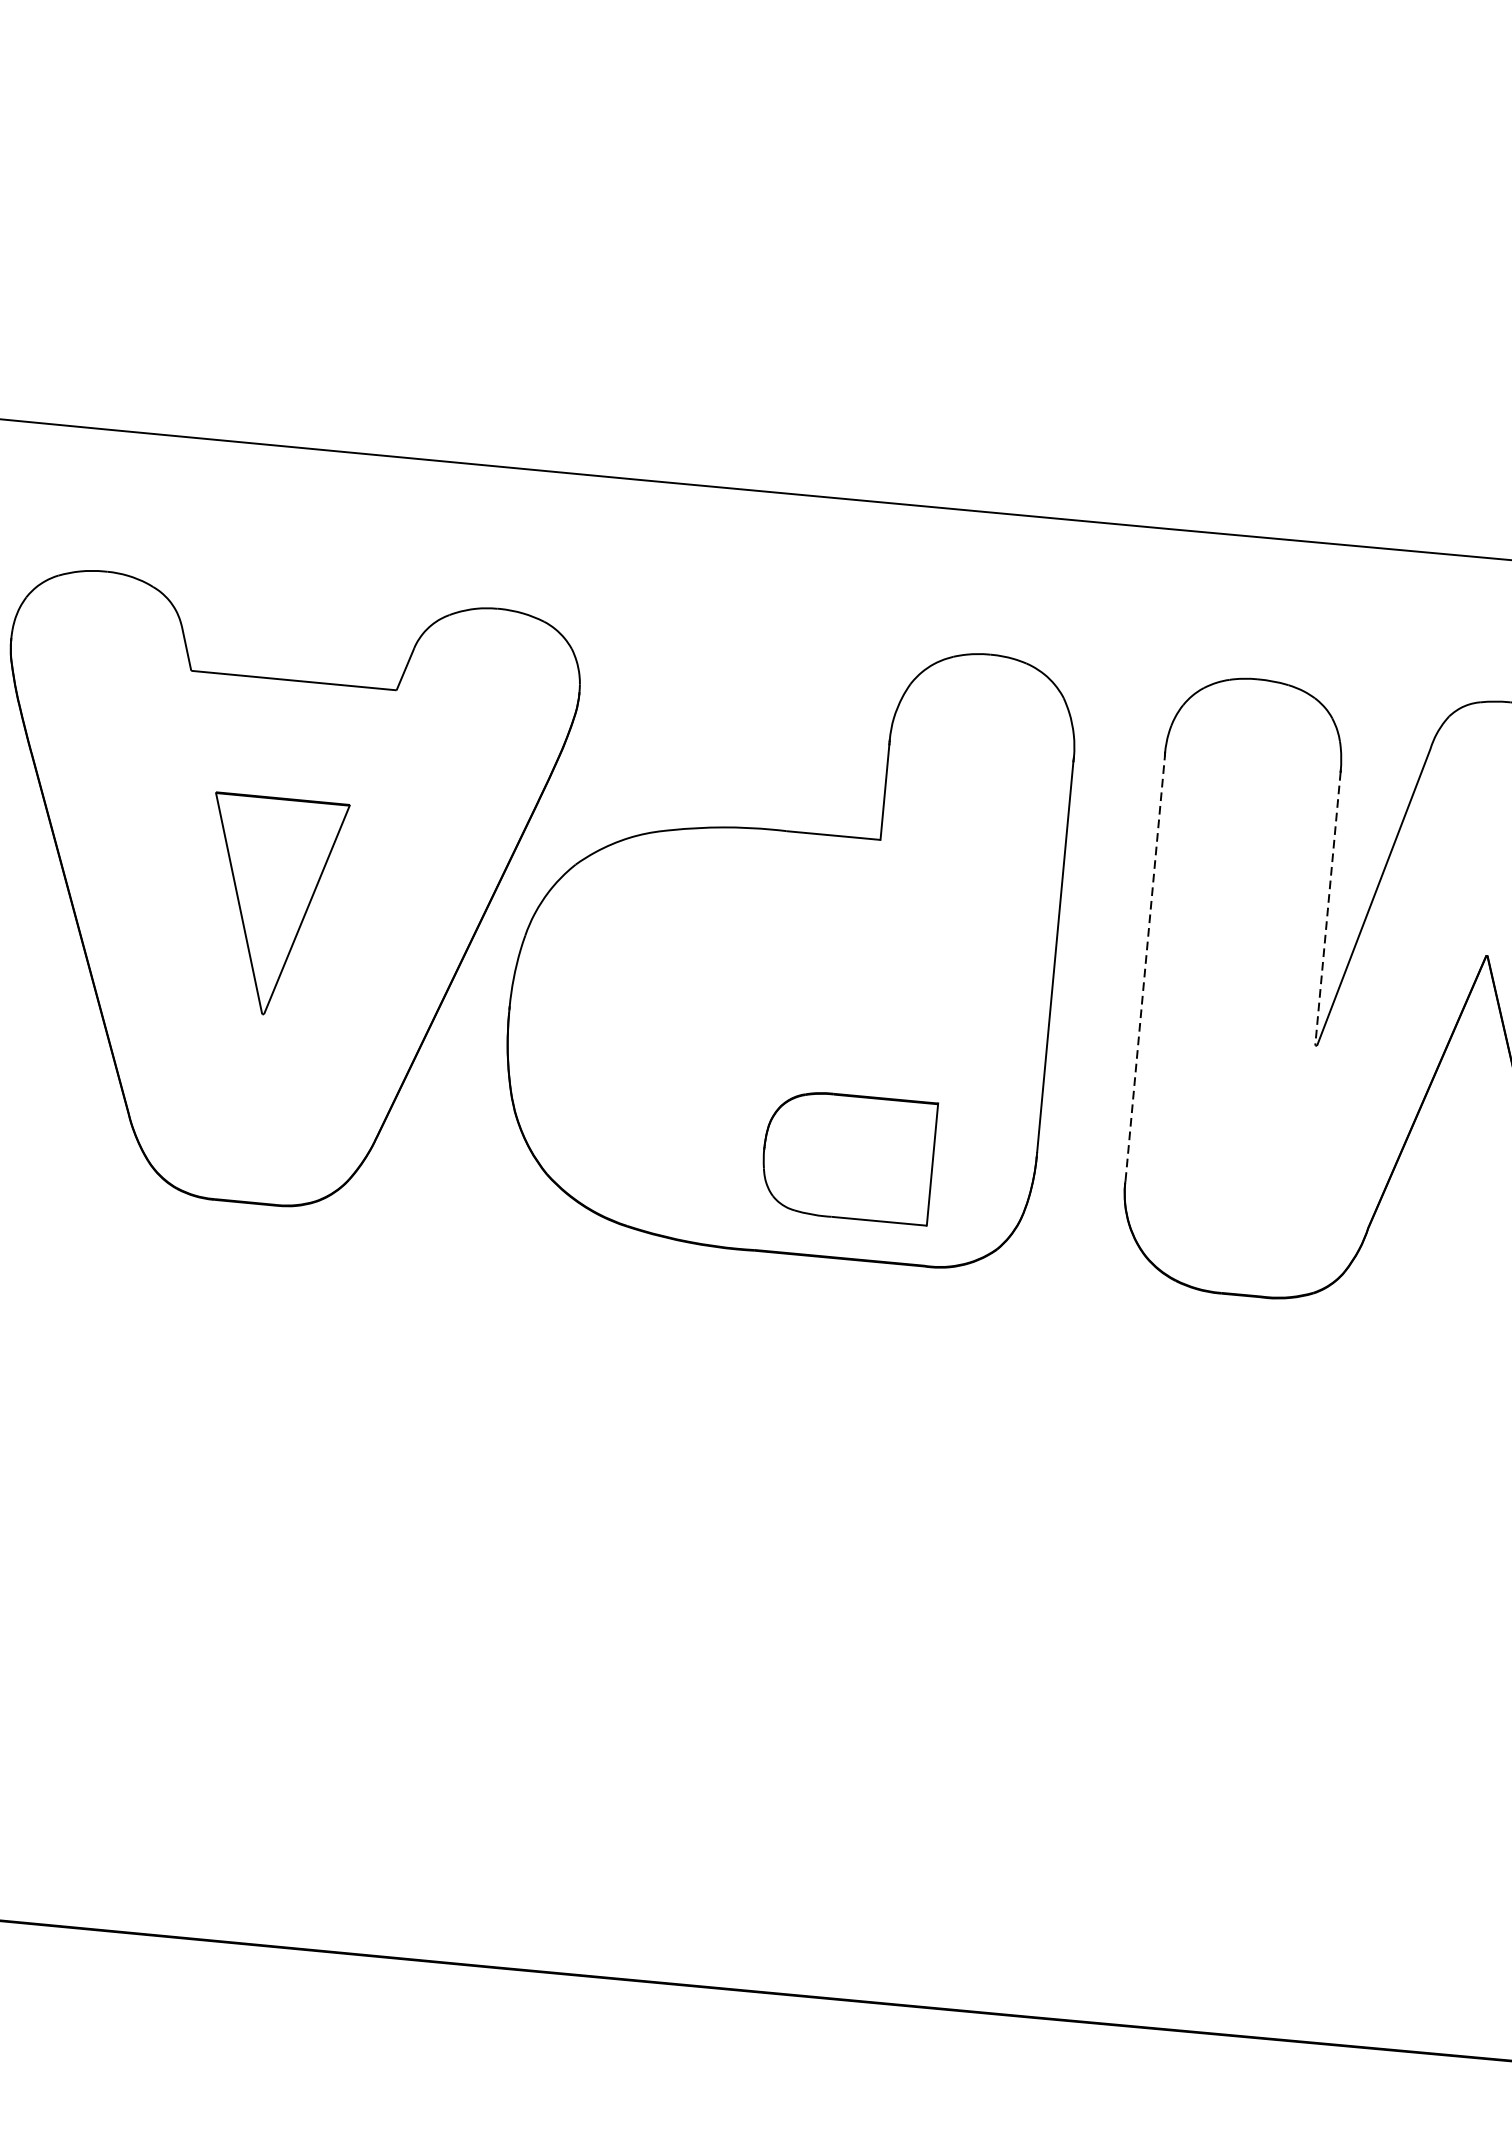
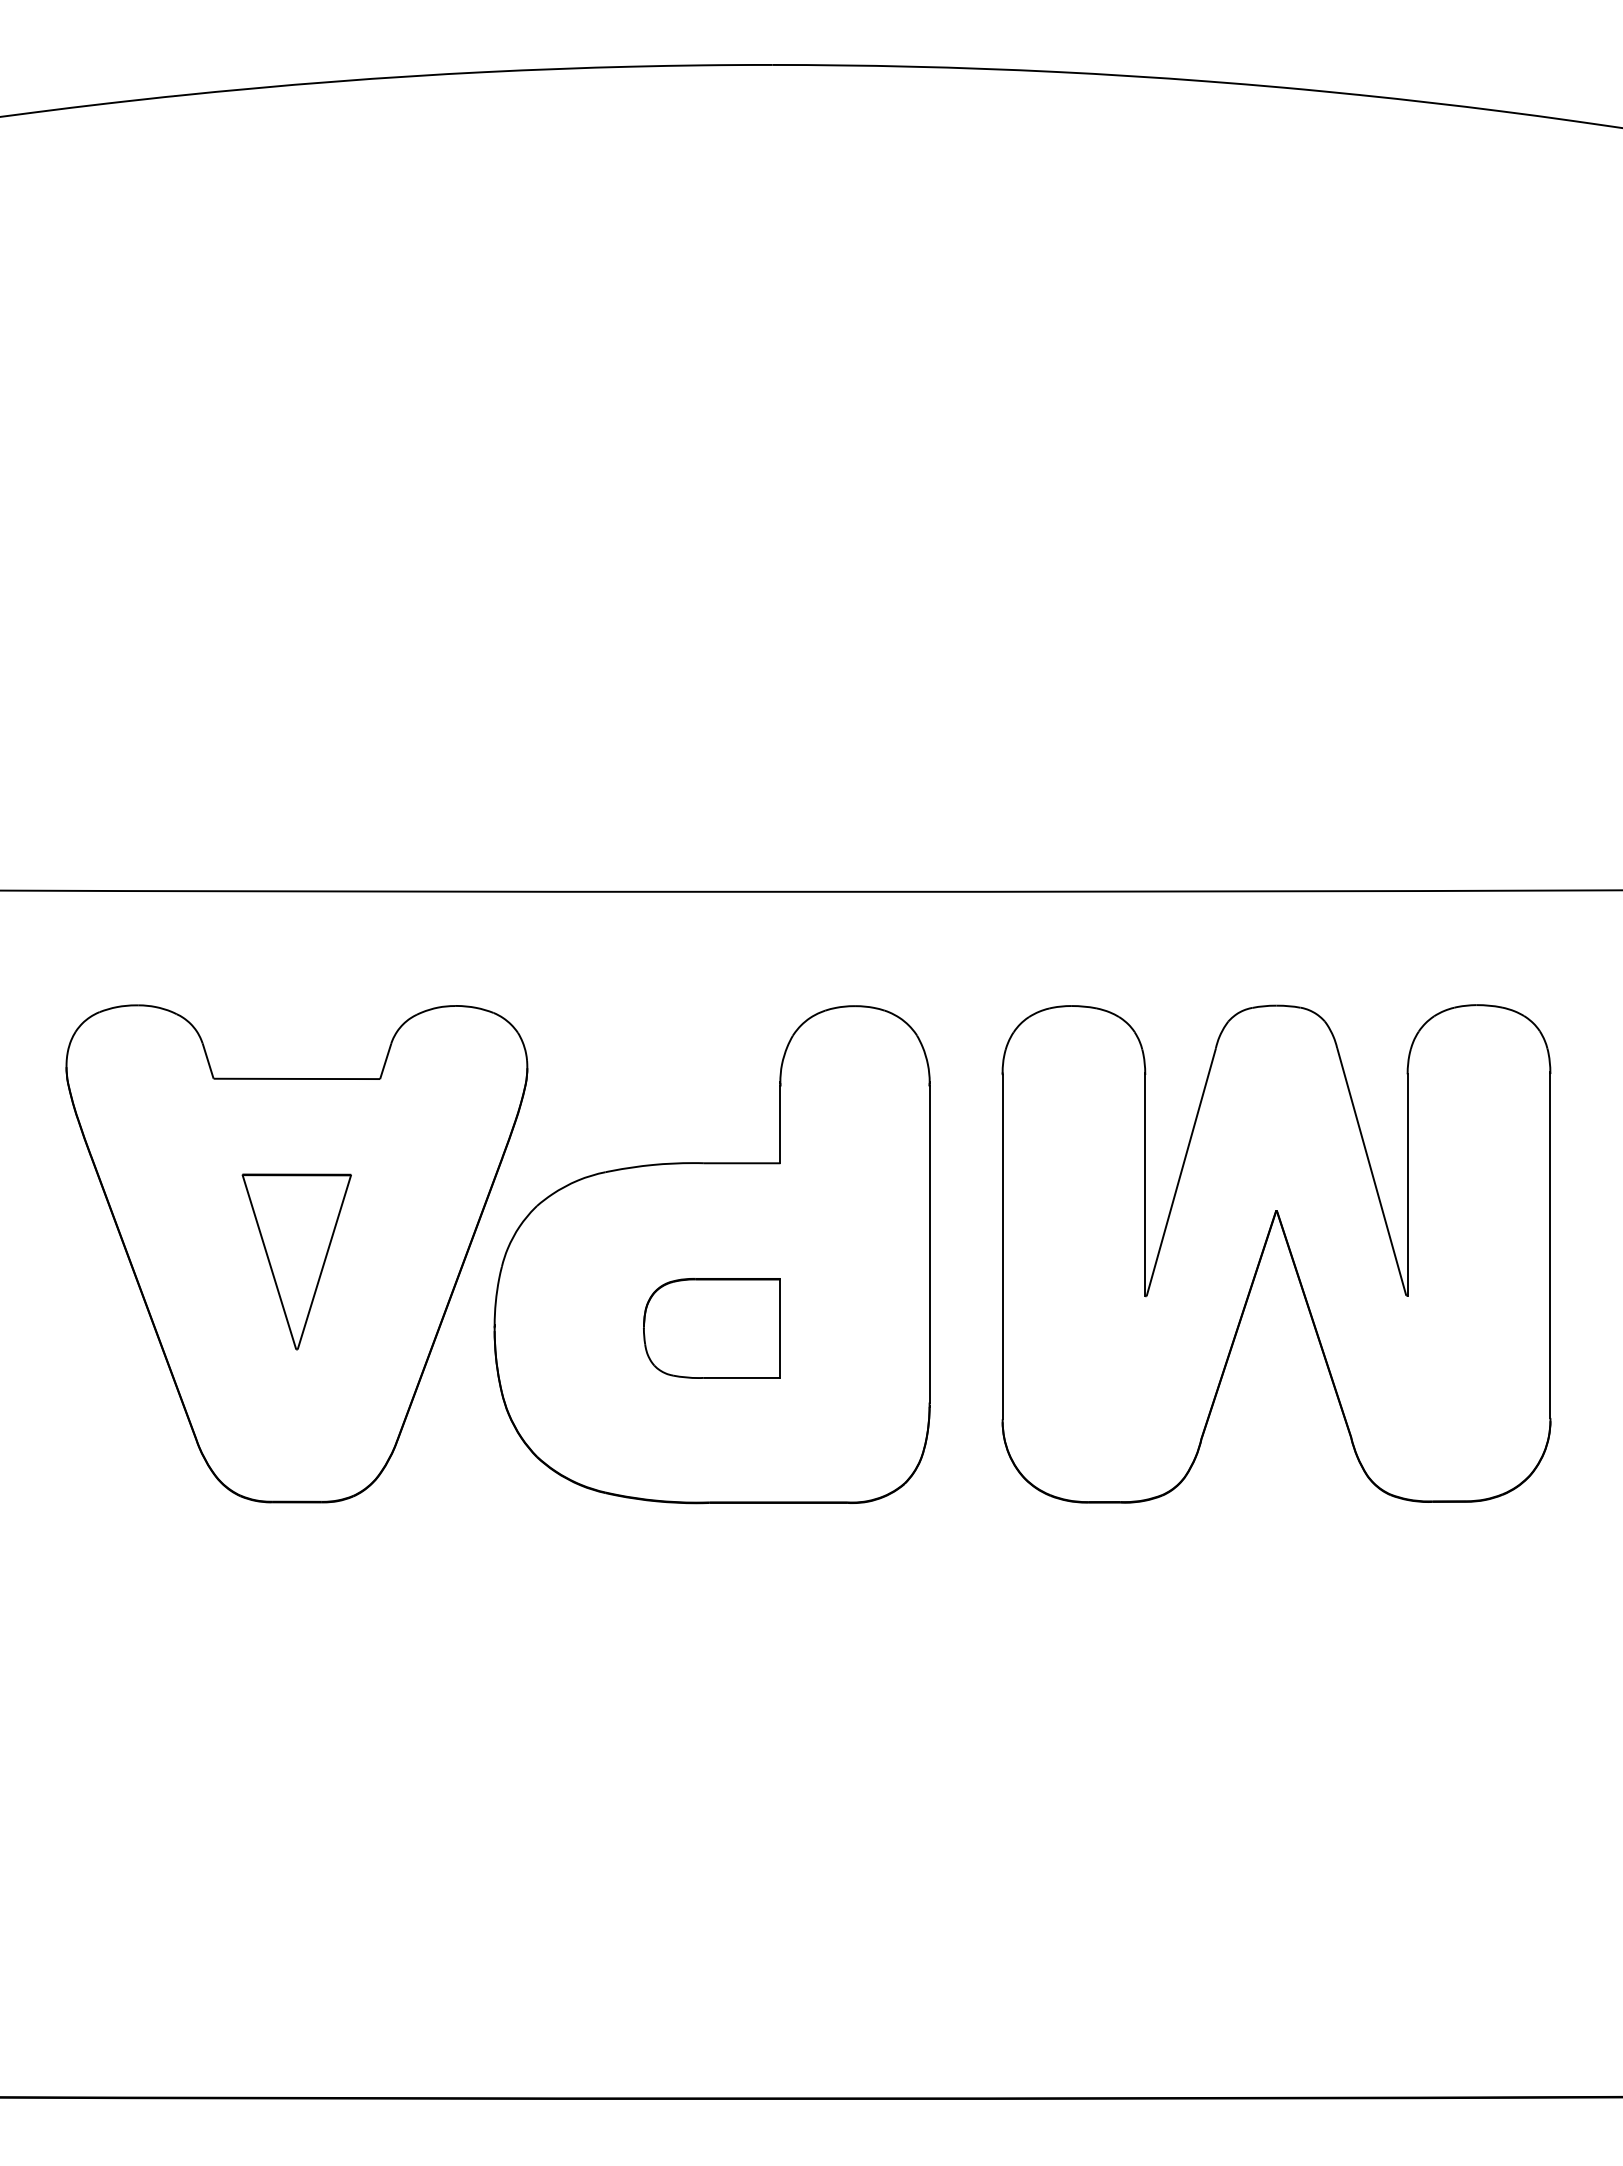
line: (1328, 909) -> (1145, 1185), dashed -> solid
line: (1144, 967) -> (1002, 1246), dashed -> solid
part: (847, 1156) -> (711, 1328), moved

